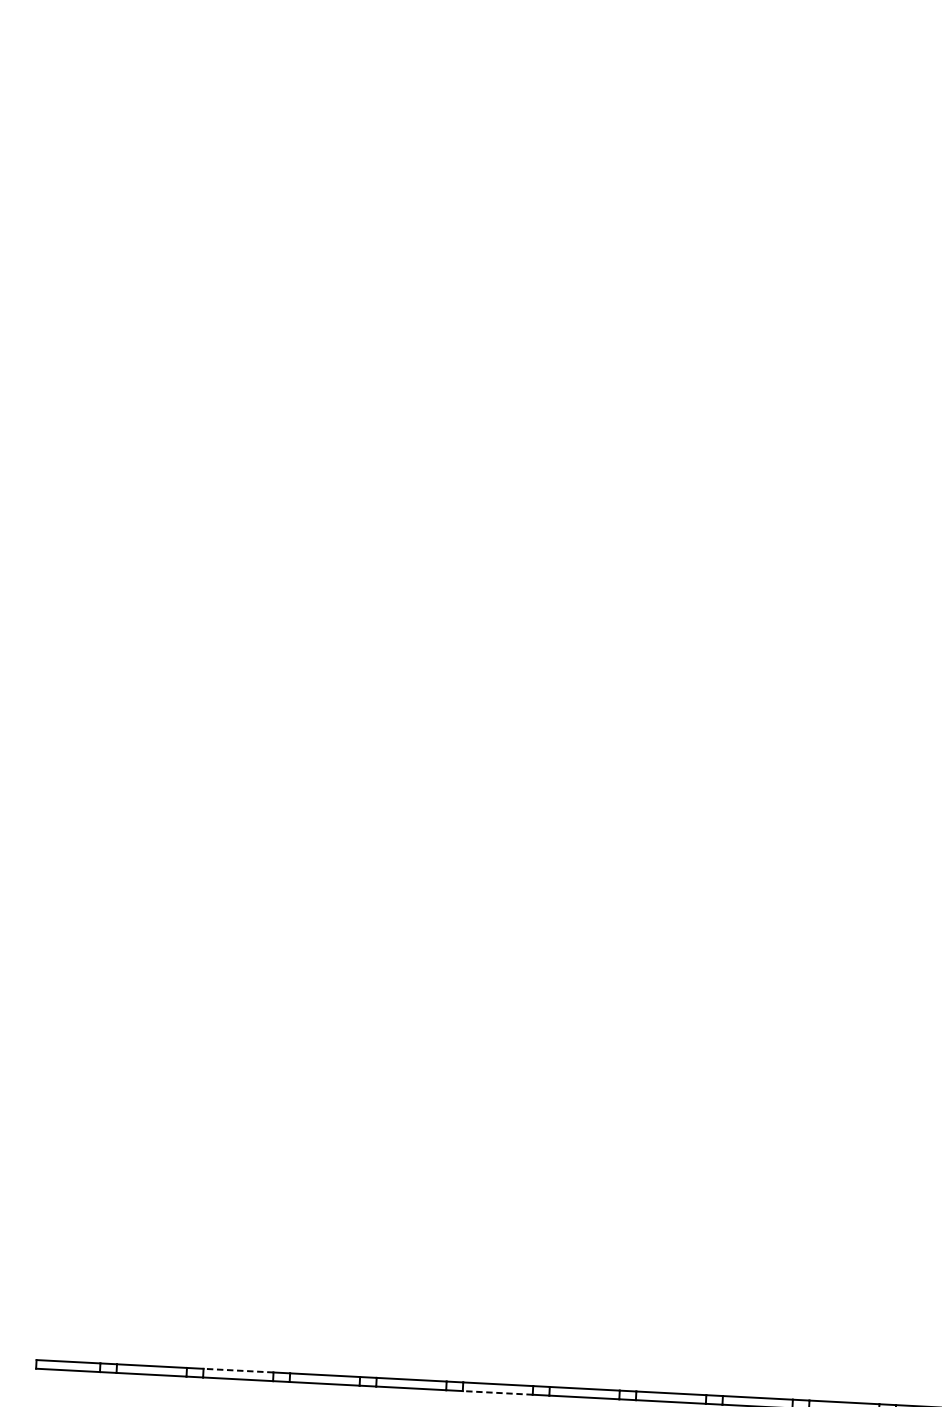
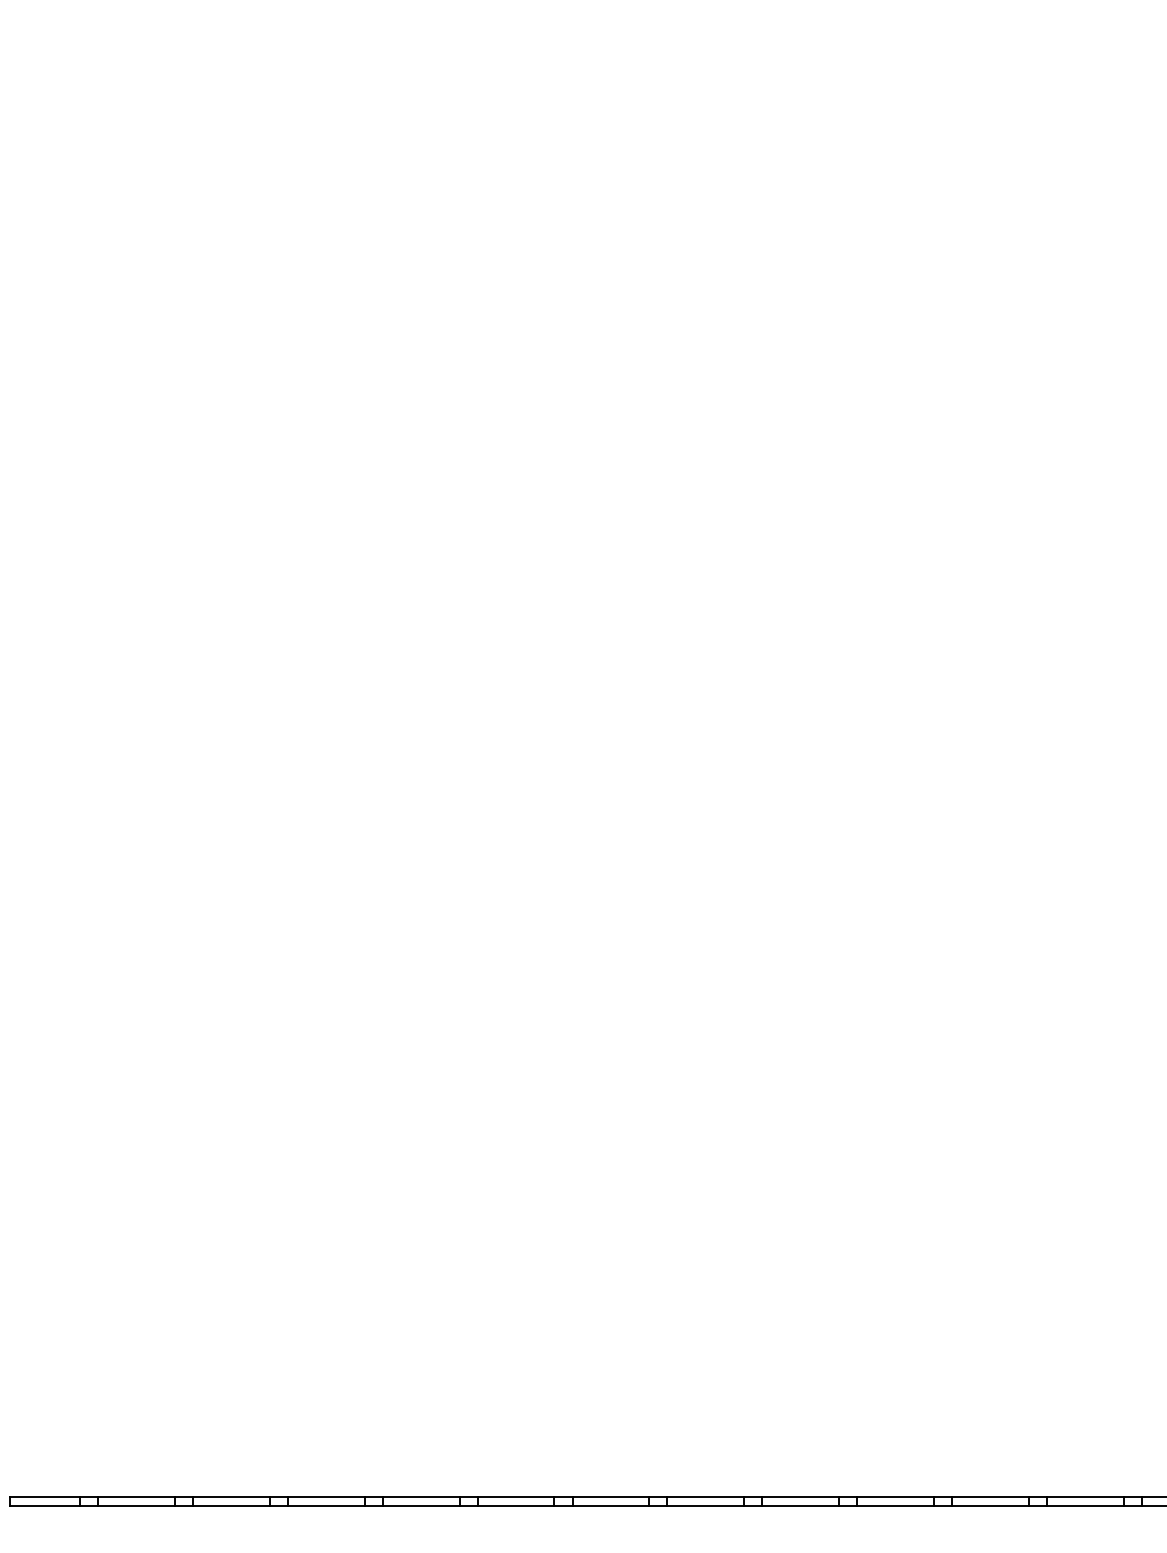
line: (237, 1370) -> (230, 1496), dashed -> solid
line: (497, 1393) -> (515, 1506), dashed -> solid

